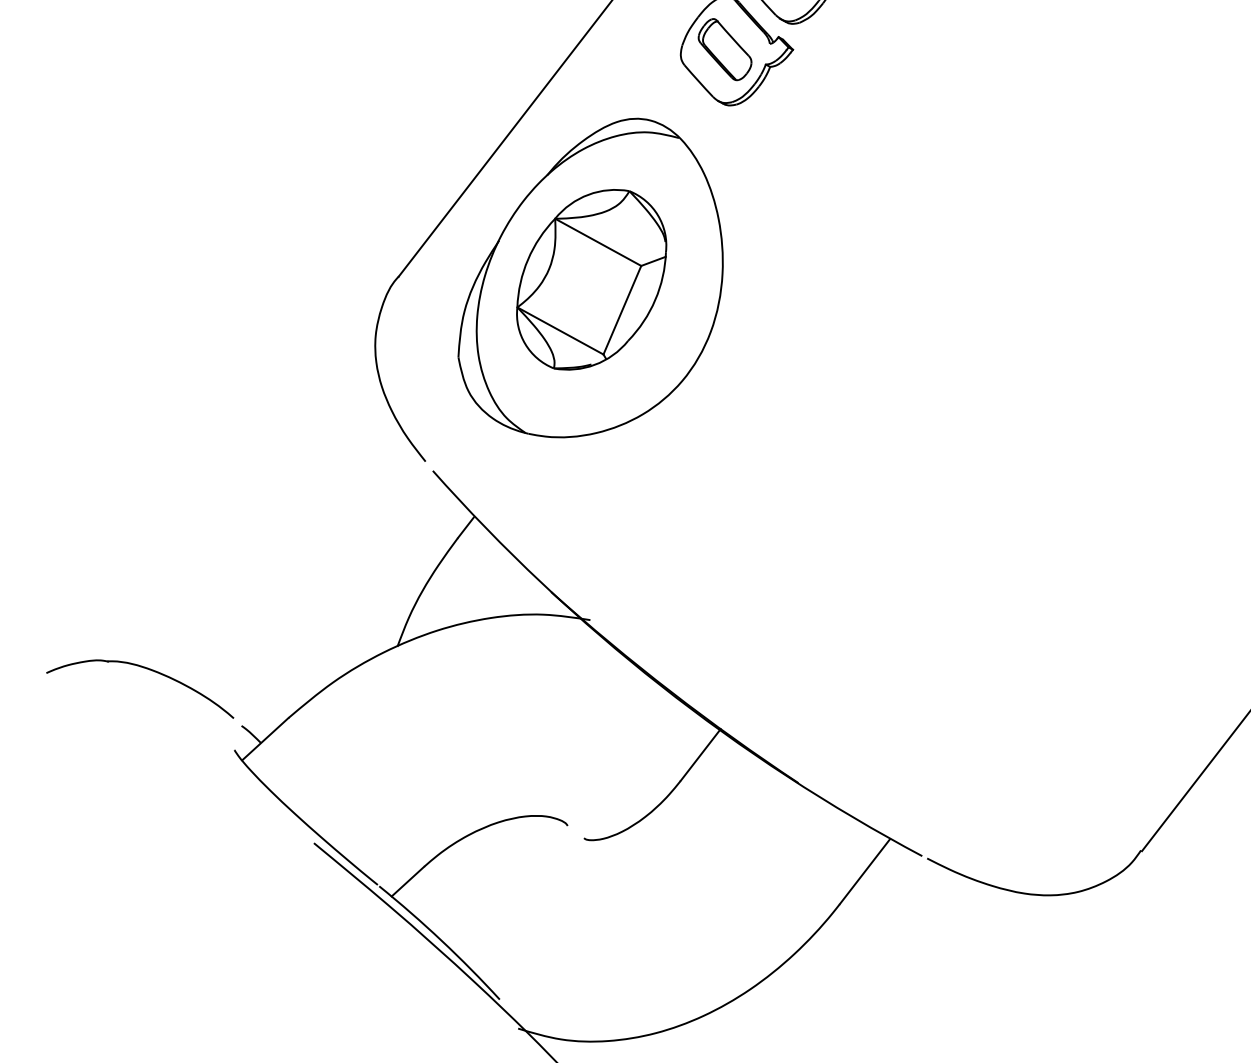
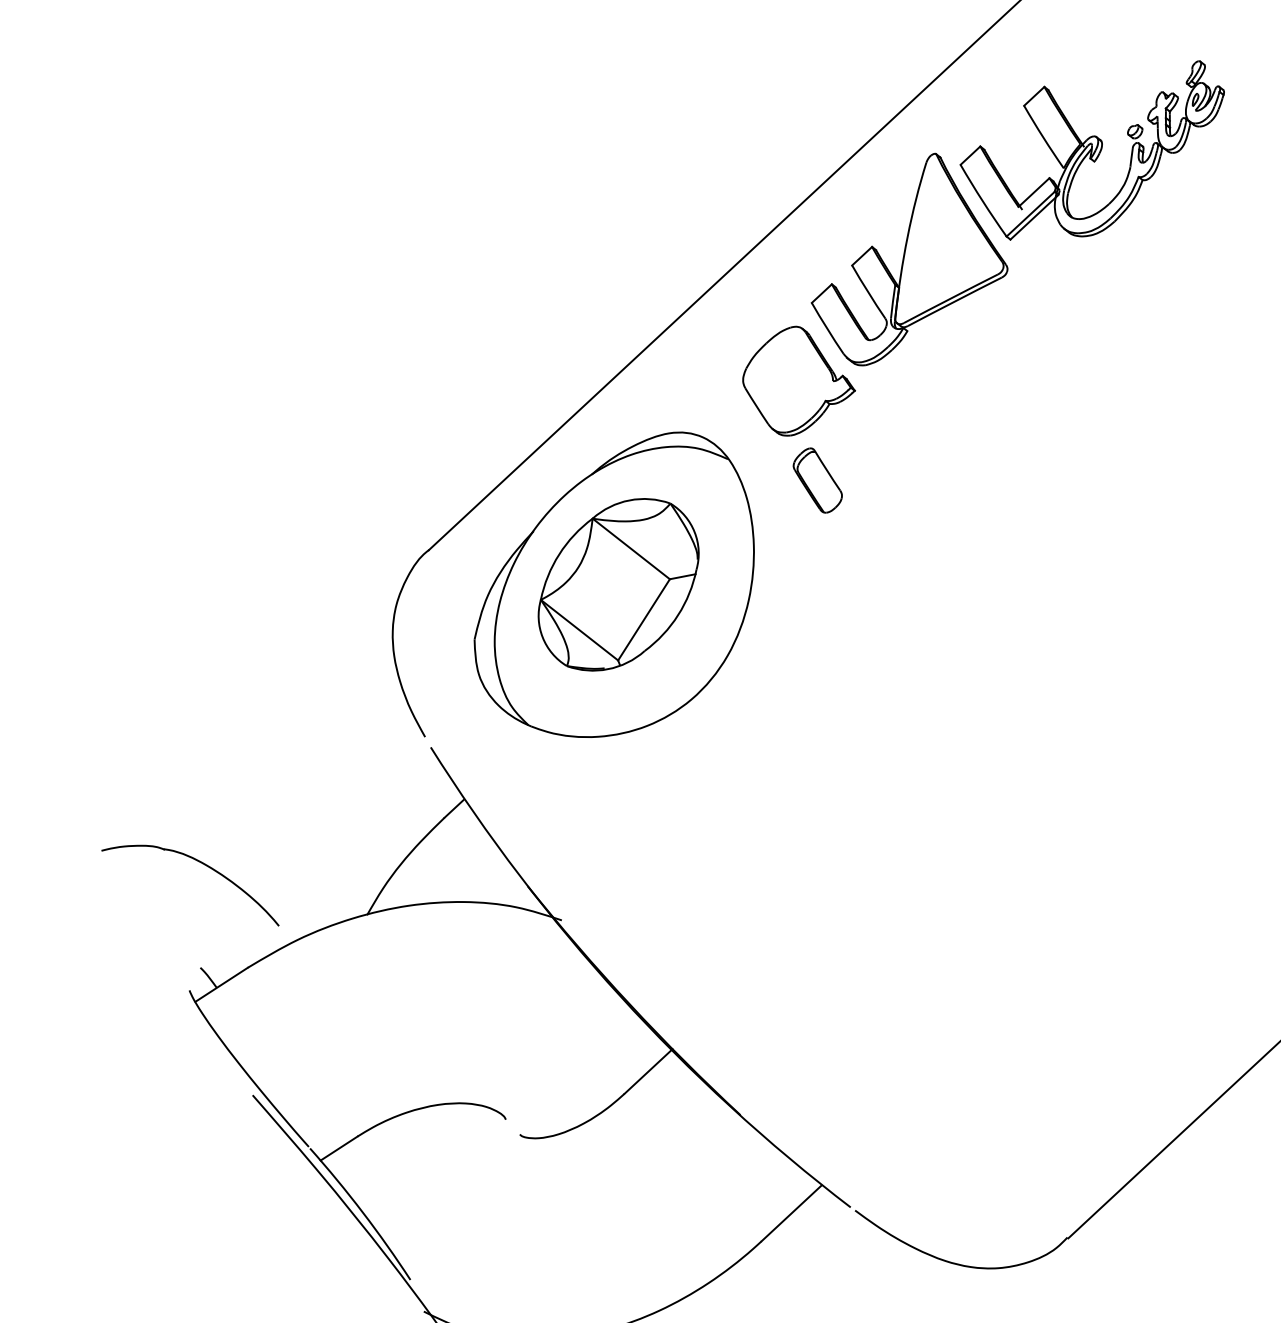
part: (724, 49) -> (817, 480), moved
part: (148, 670) -> (202, 864), moved

